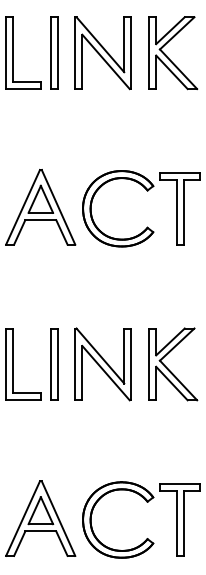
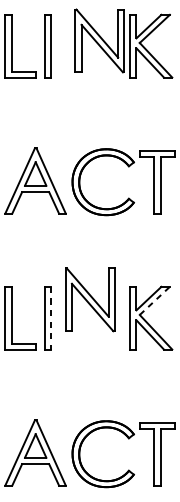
part: (102, 53) -> (99, 41), moved
line: (177, 344) -> (155, 300), solid -> dashed
line: (58, 364) -> (51, 318), solid -> dashed
part: (102, 364) -> (89, 299), moved

